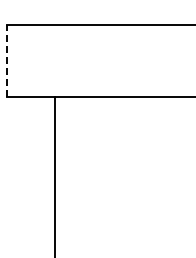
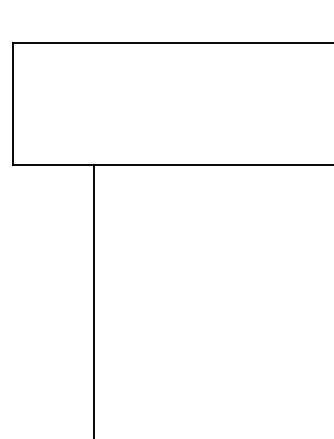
line: (7, 61) -> (12, 104), dashed -> solid

